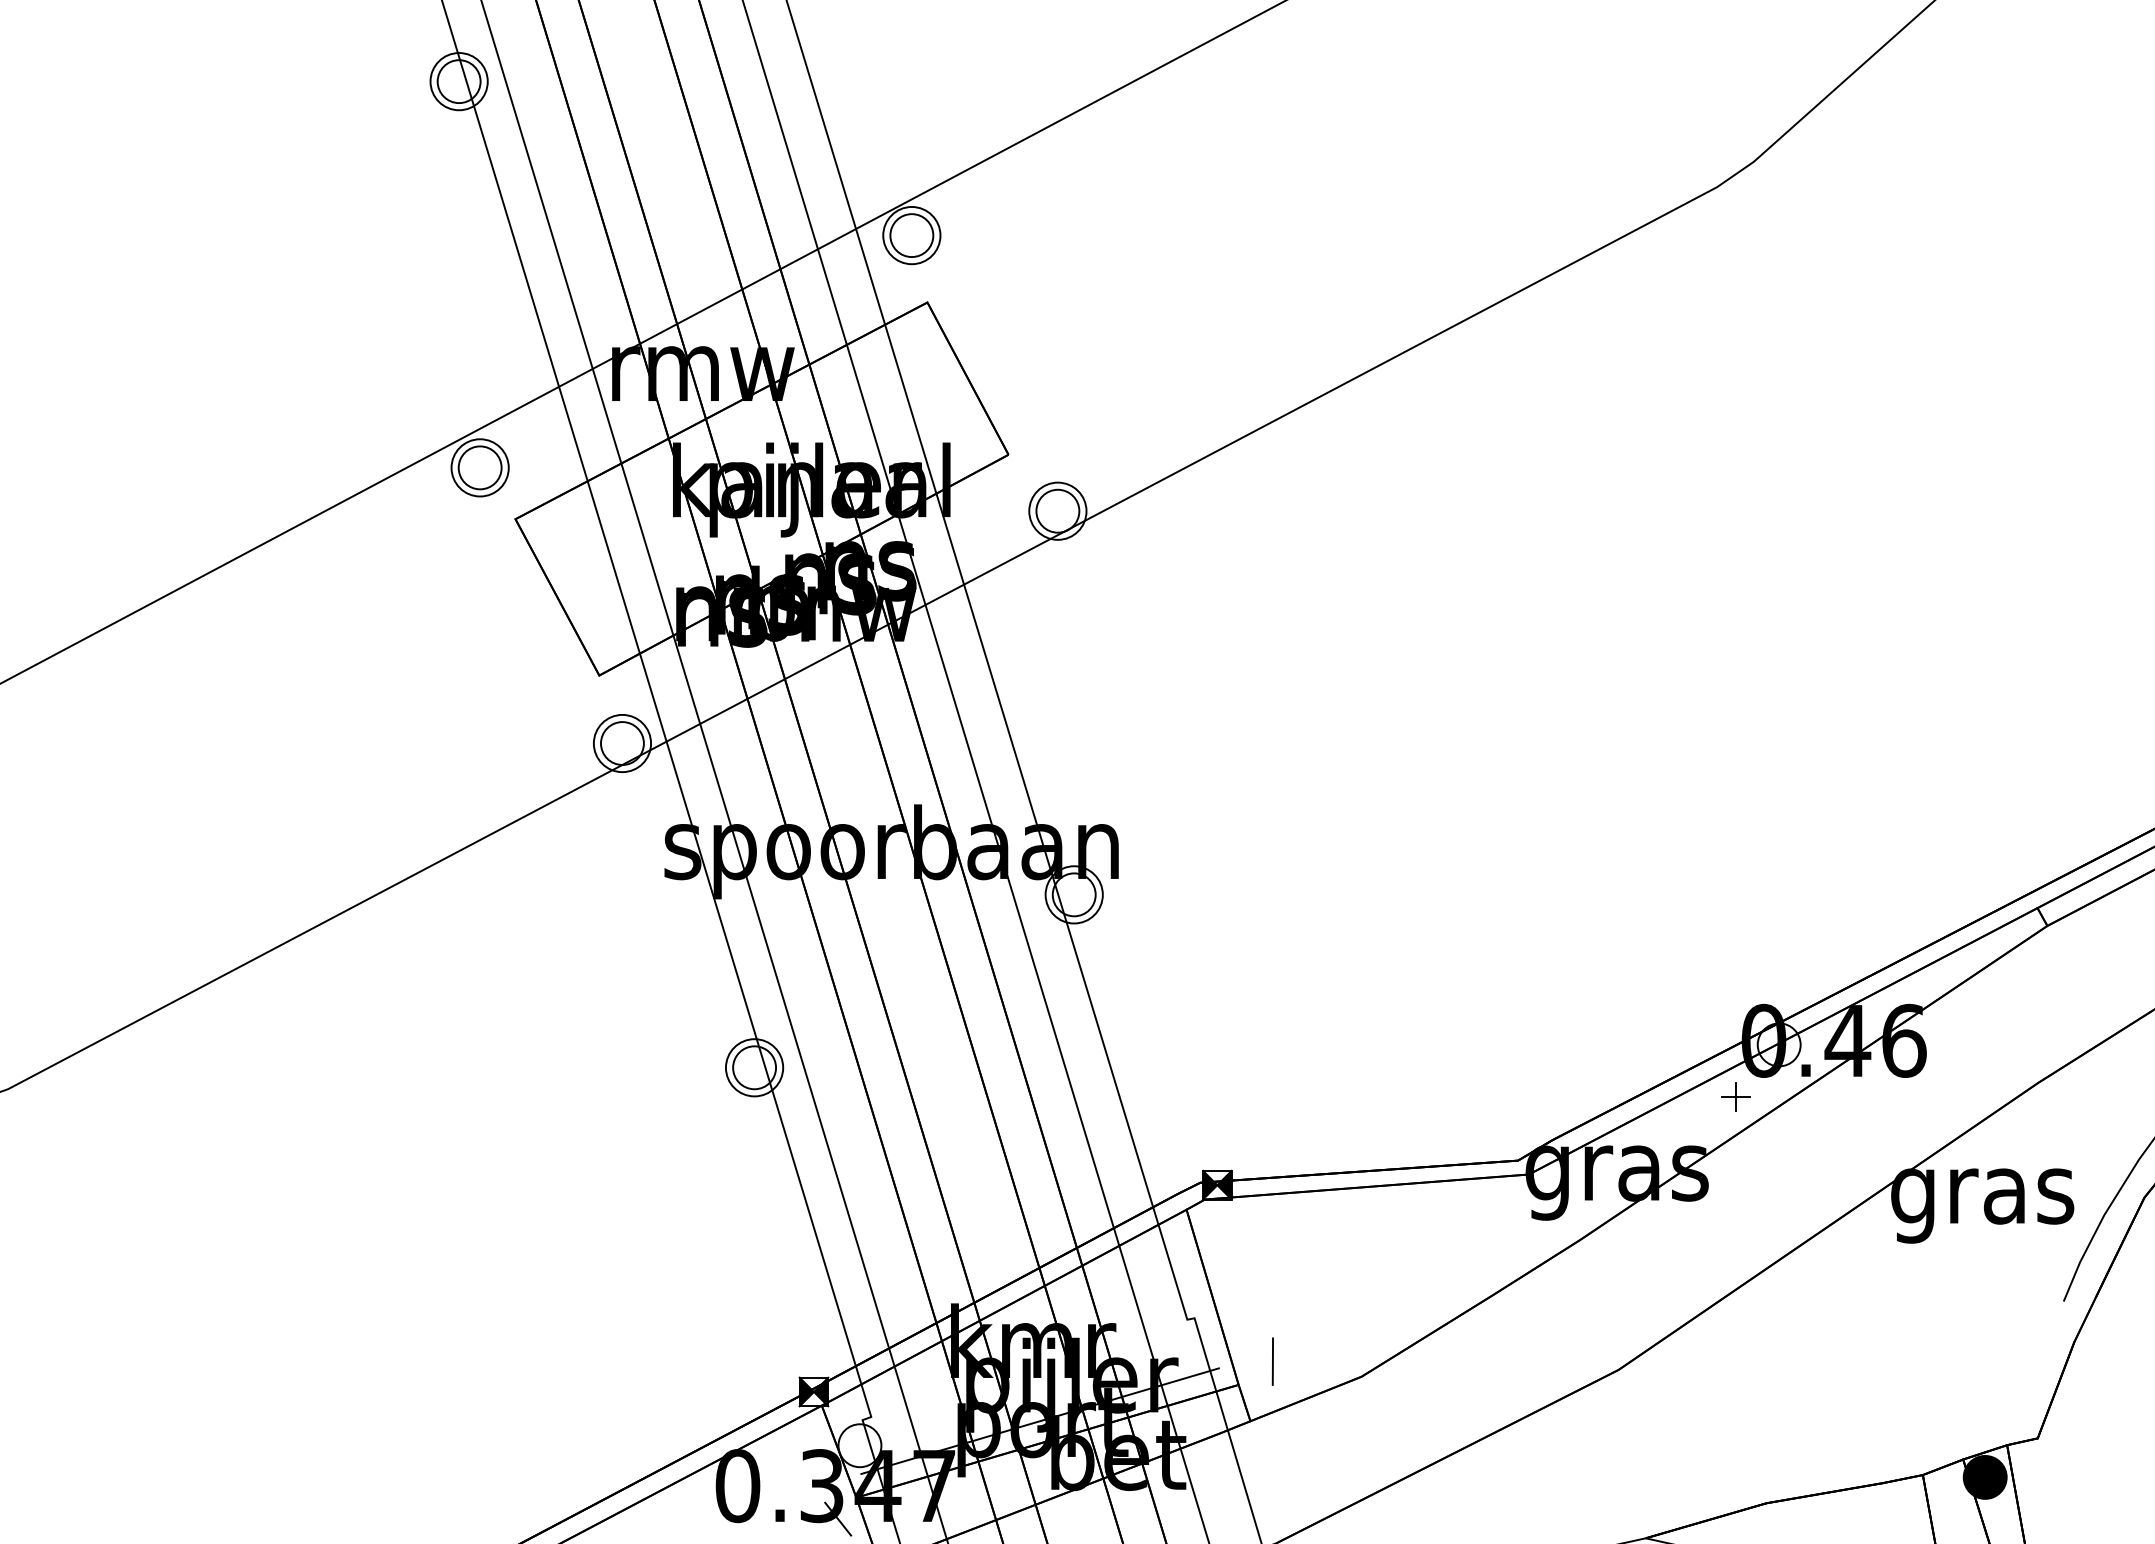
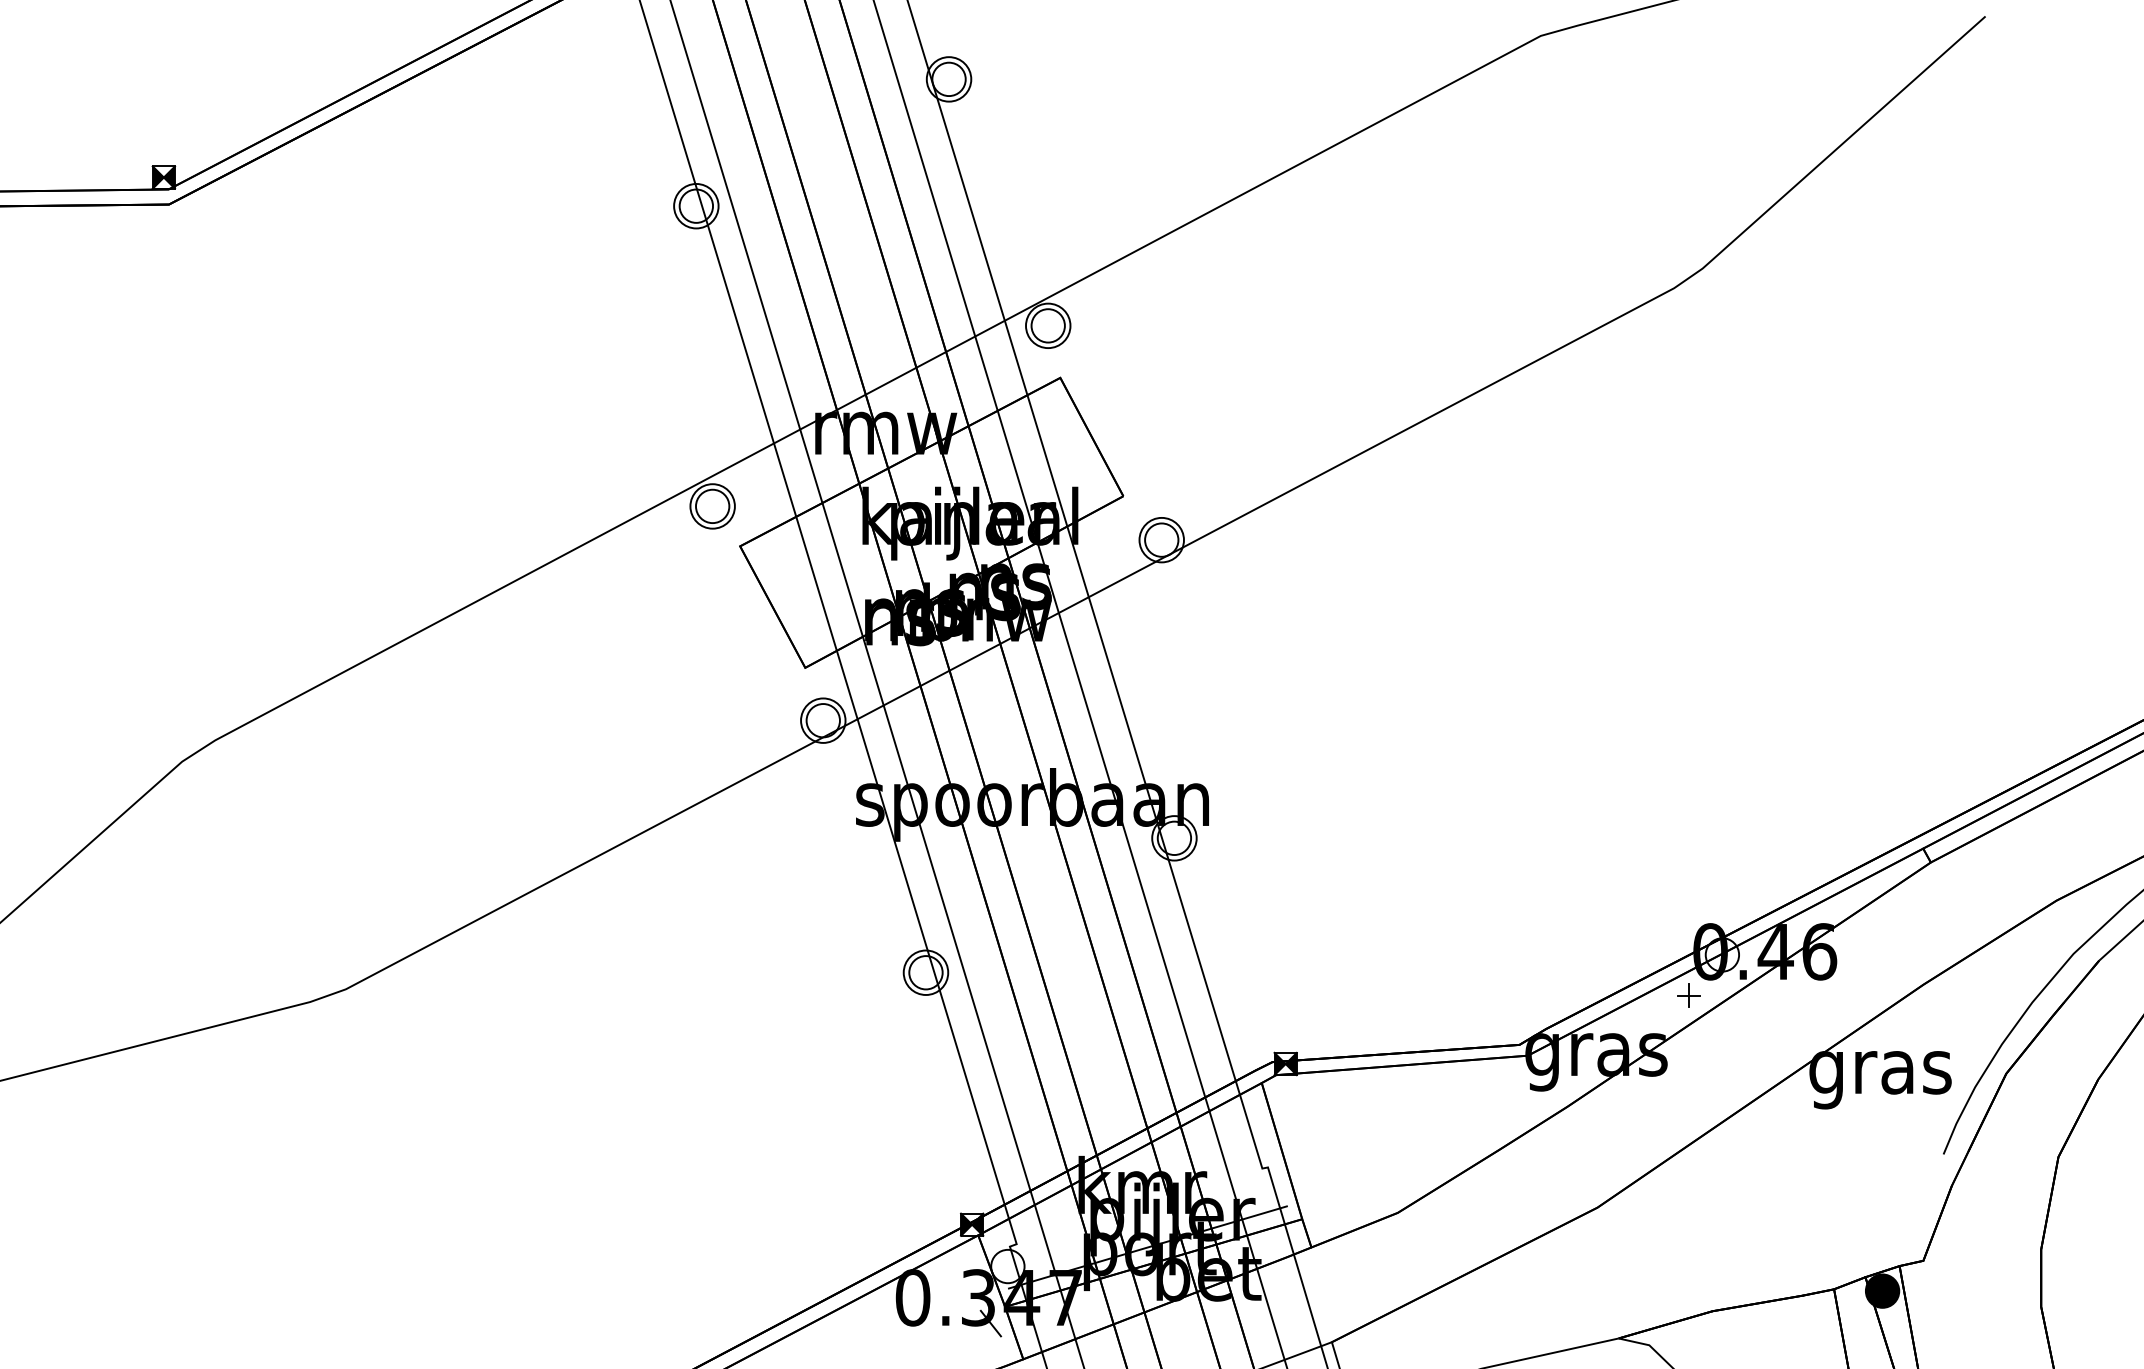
line: (1272, 1362) -> (1328, 1201), removed

